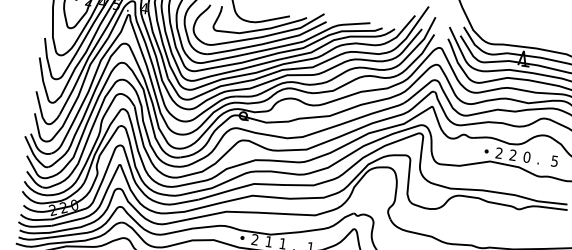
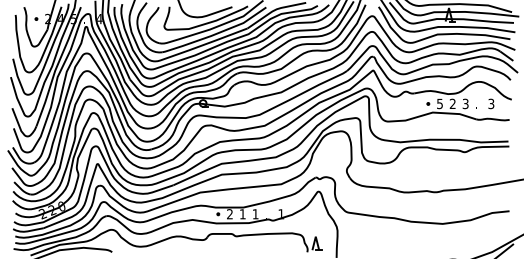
text: (498, 152) -> (439, 103), 2 -> 5
text: (526, 156) -> (465, 103), 0 -> 3
text: (555, 160) -> (491, 103), 5 -> 3

